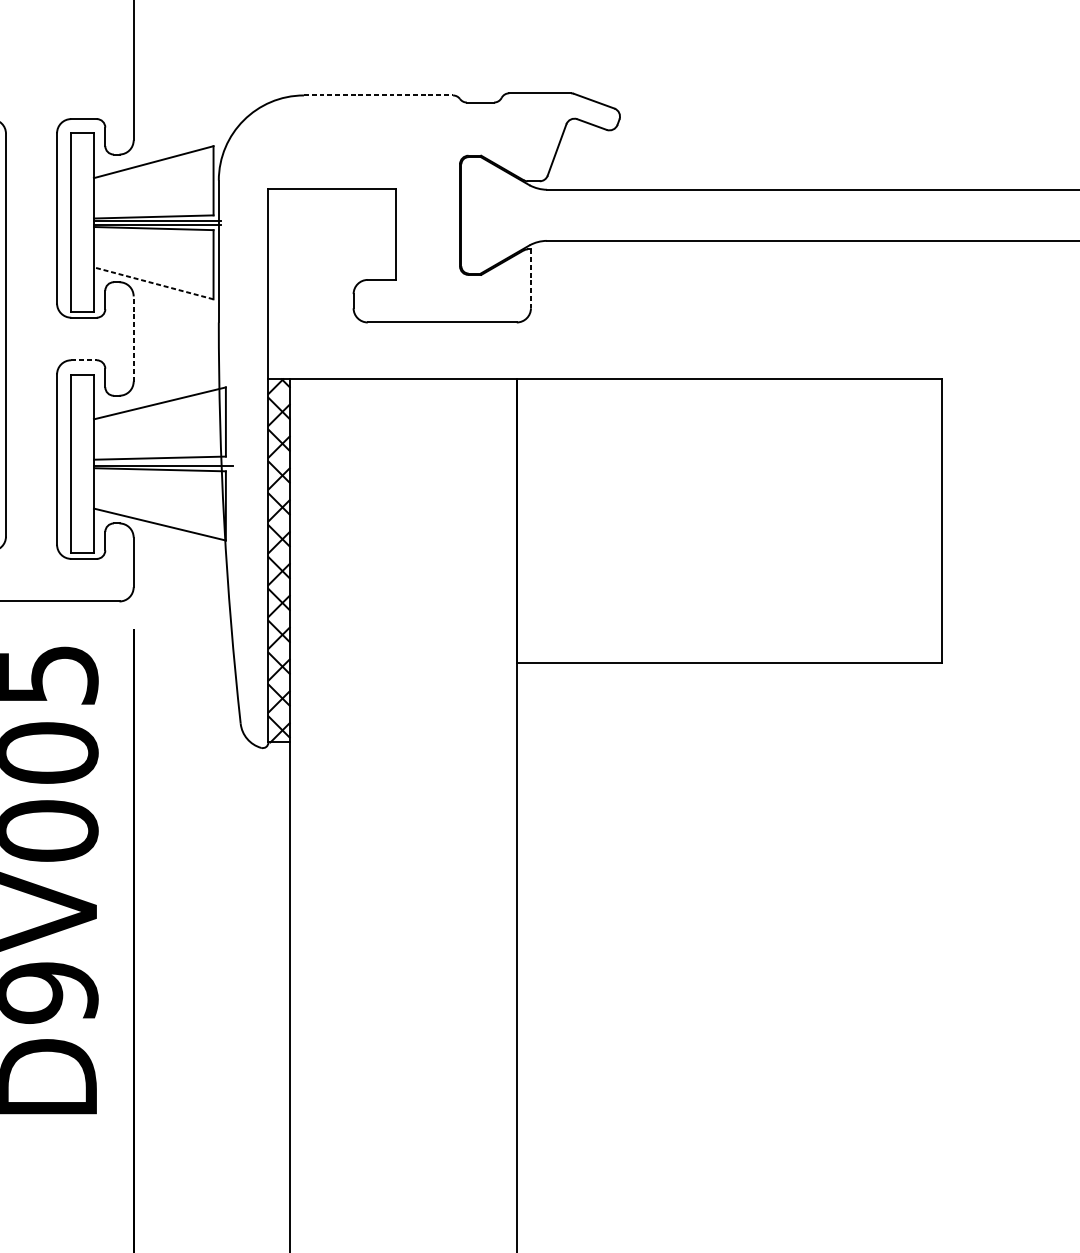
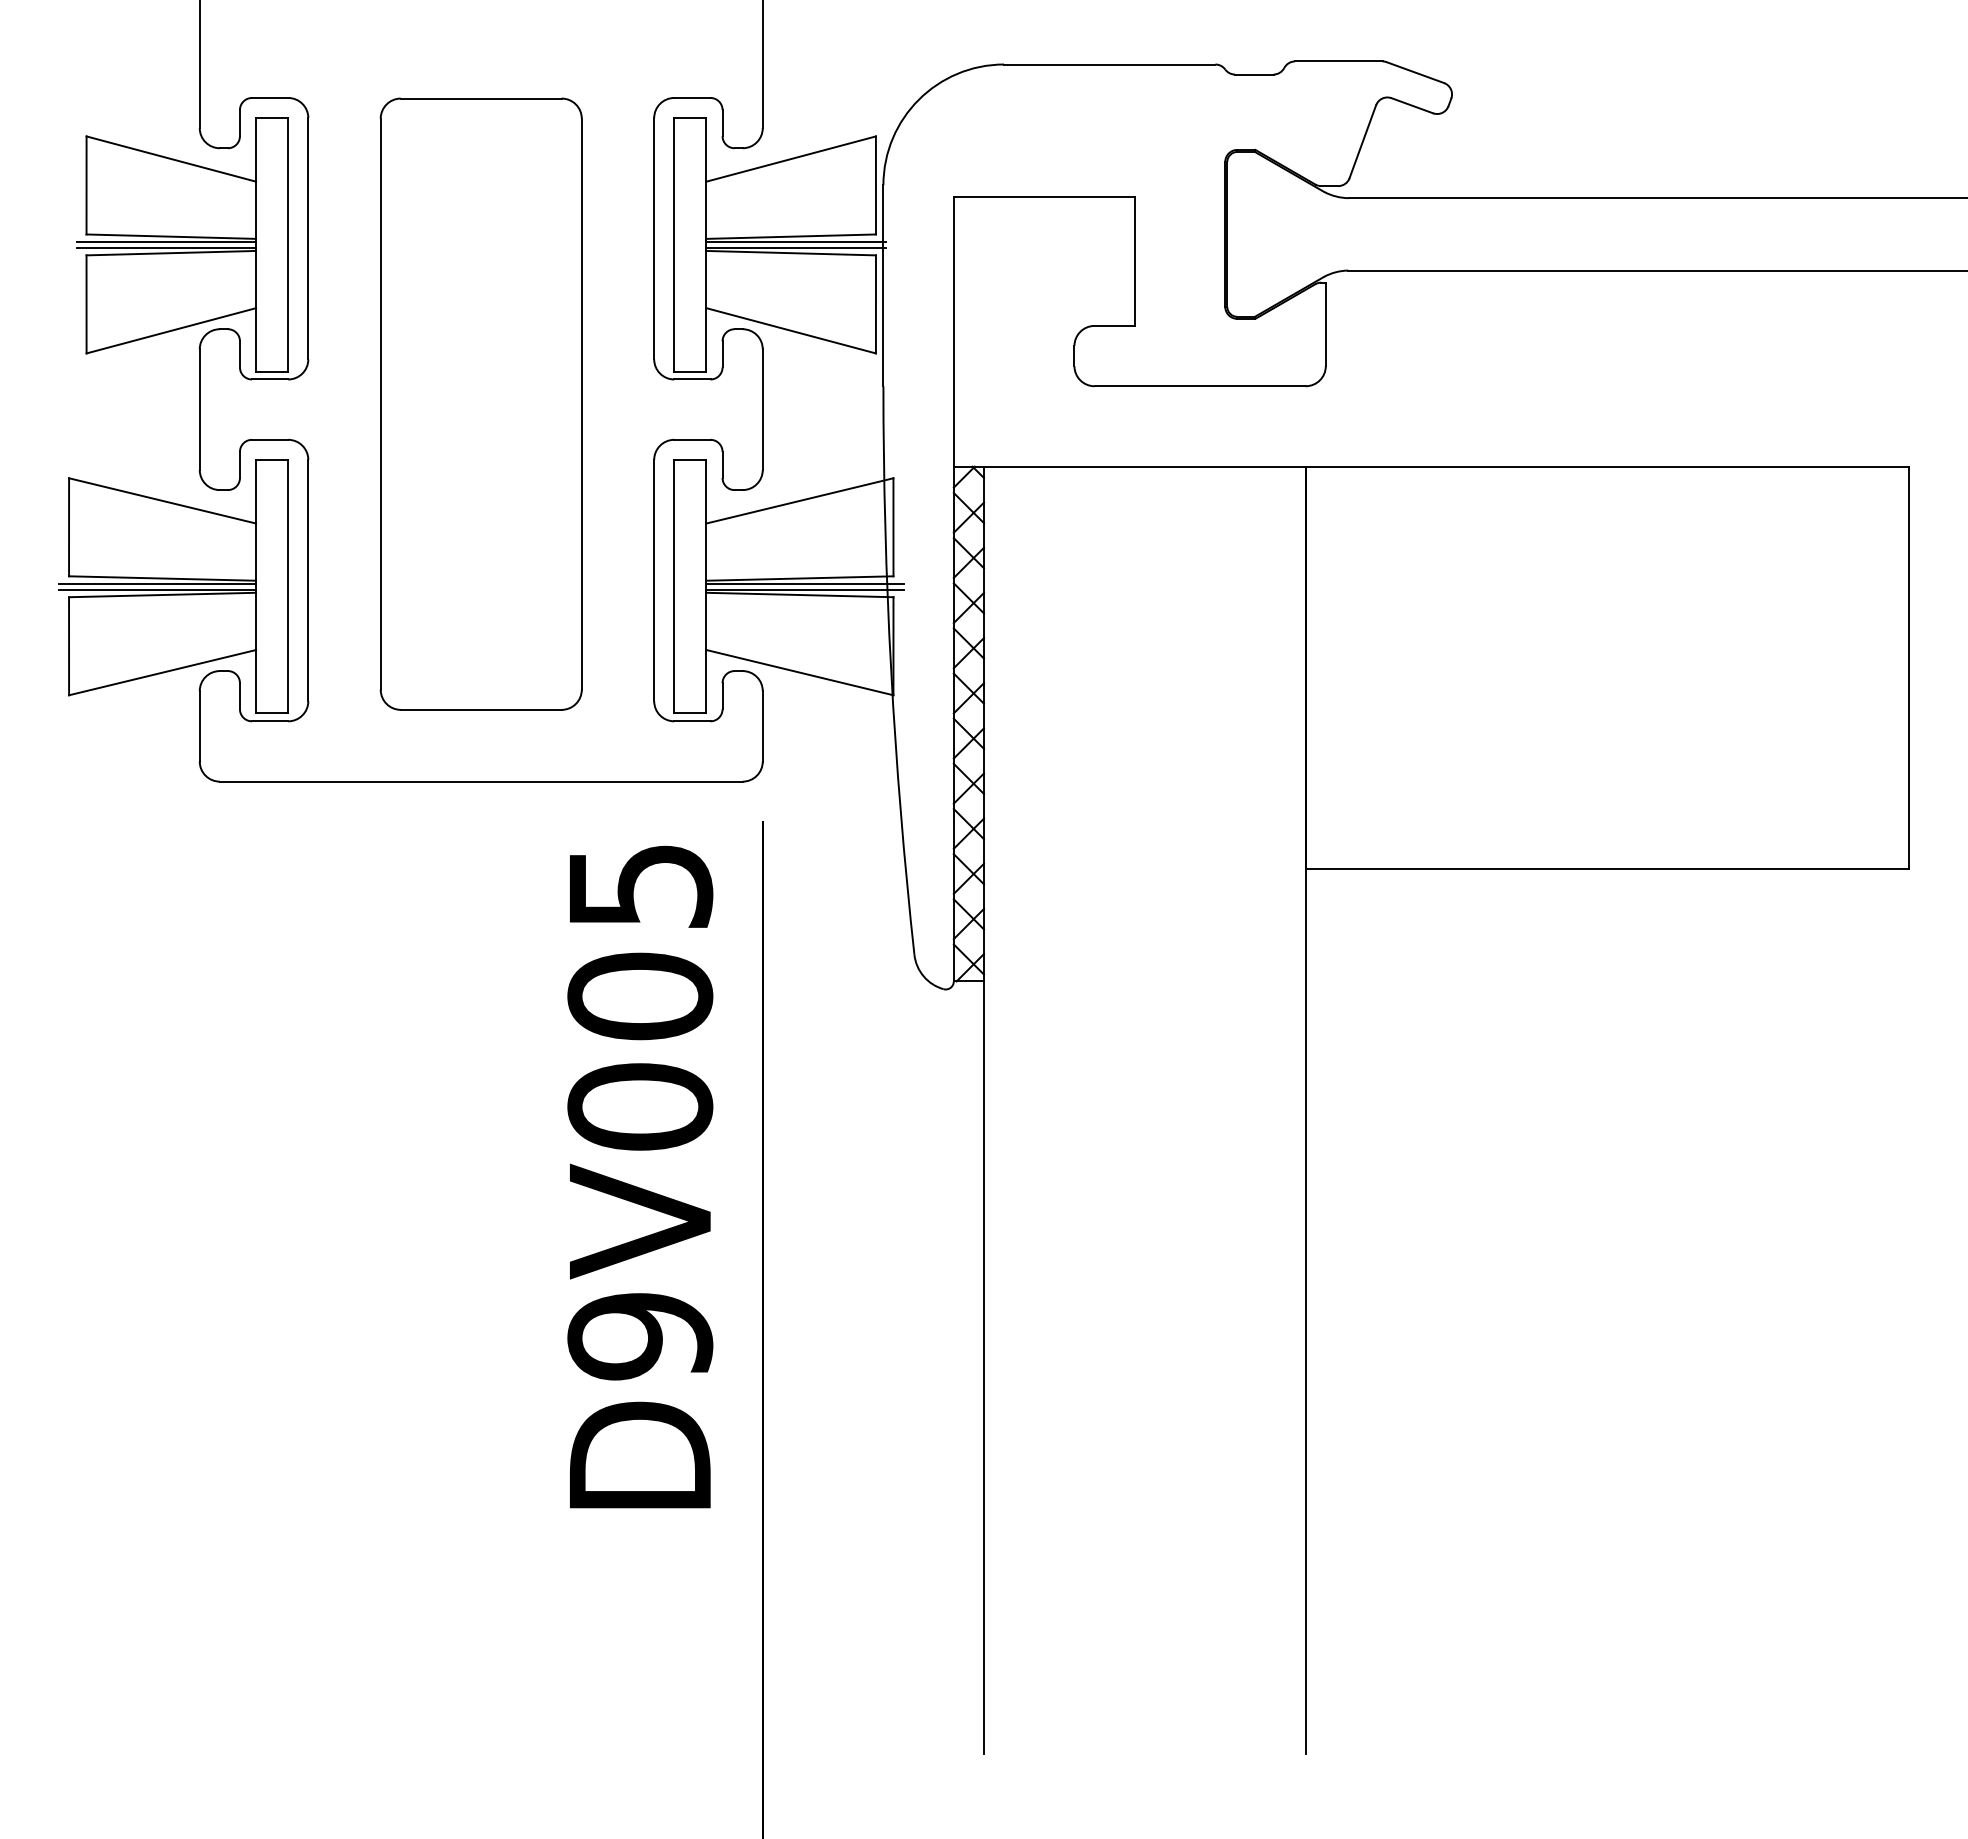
line: (378, 95) -> (1109, 64), dashed -> solid
line: (530, 278) -> (1325, 324), dashed -> solid
line: (153, 283) -> (791, 330), dashed -> solid
line: (133, 338) -> (762, 409), dashed -> solid
line: (84, 360) -> (692, 439), dashed -> solid
line: (163, 461) -> (804, 583), added

